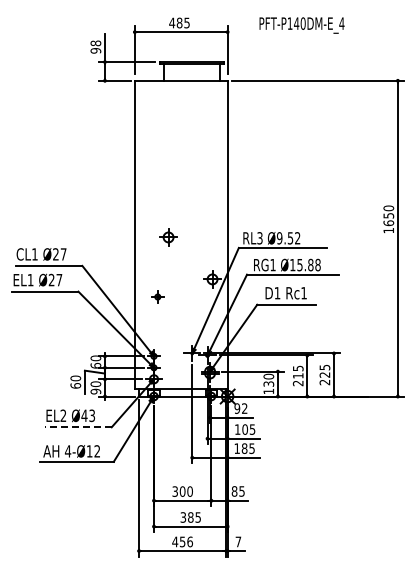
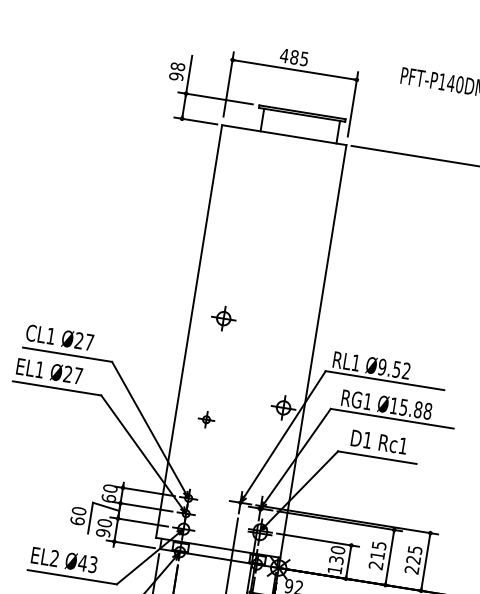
part: (168, 237) -> (223, 318), moved
text: (259, 238) -> (355, 363), RL3 -> RL1
line: (77, 427) -> (70, 577), dashed -> solid

